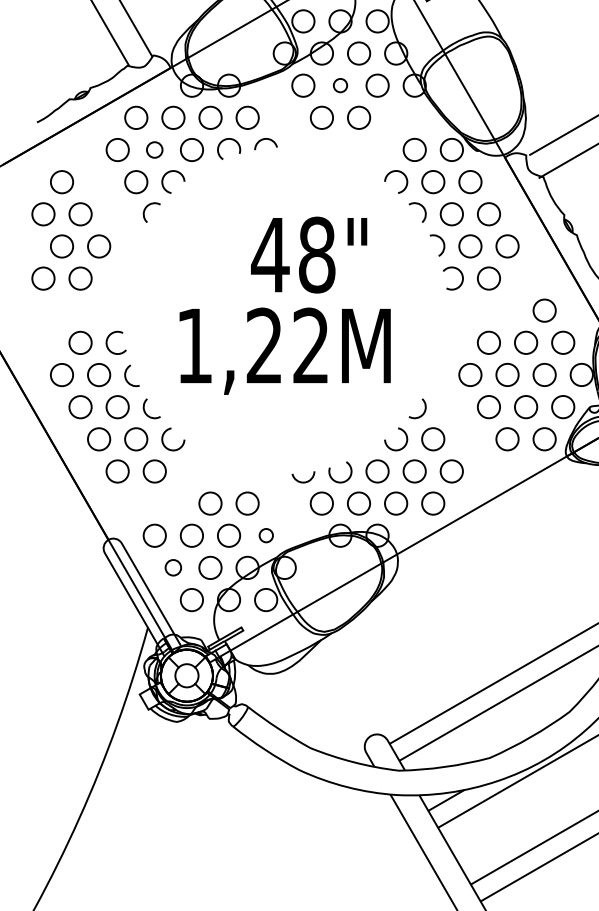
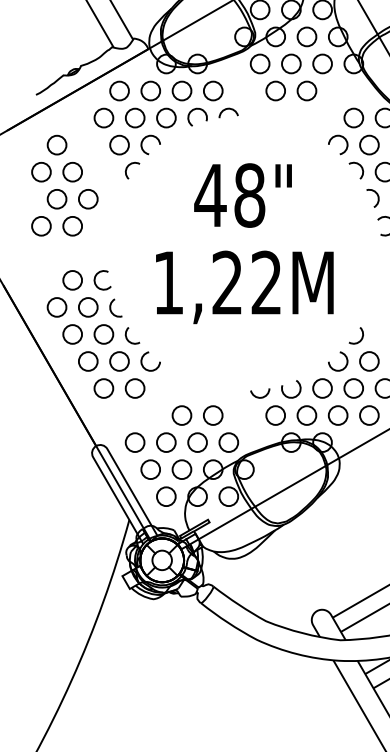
circle: (340, 85) -> (291, 63), size x1.67
circle: (154, 149) -> (134, 117), size x1.43
text: (309, 254) -> (243, 195), moved
circle: (266, 535) -> (229, 442), size x1.67
circle: (173, 567) -> (150, 469), size x1.43

